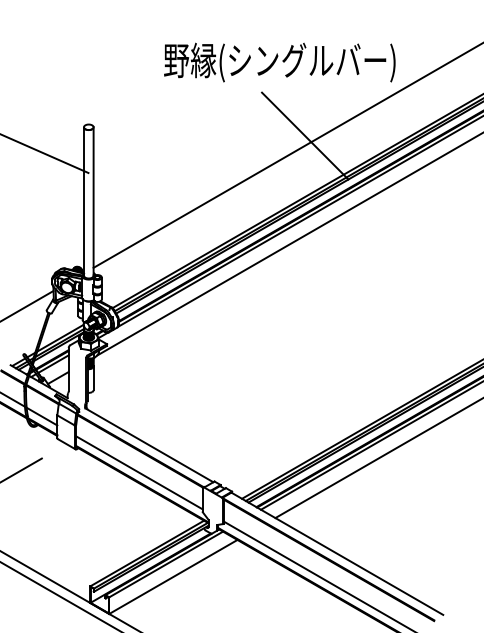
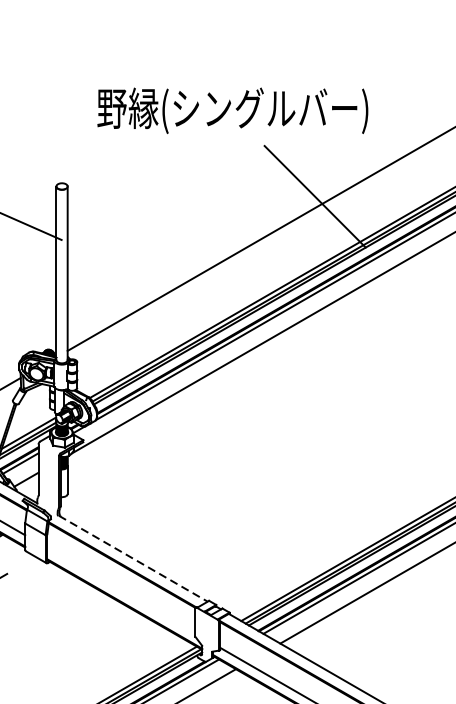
text: (279, 62) -> (232, 110), moved
line: (150, 445) -> (134, 558), solid -> dashed
line: (139, 472) -> (121, 590), removed

